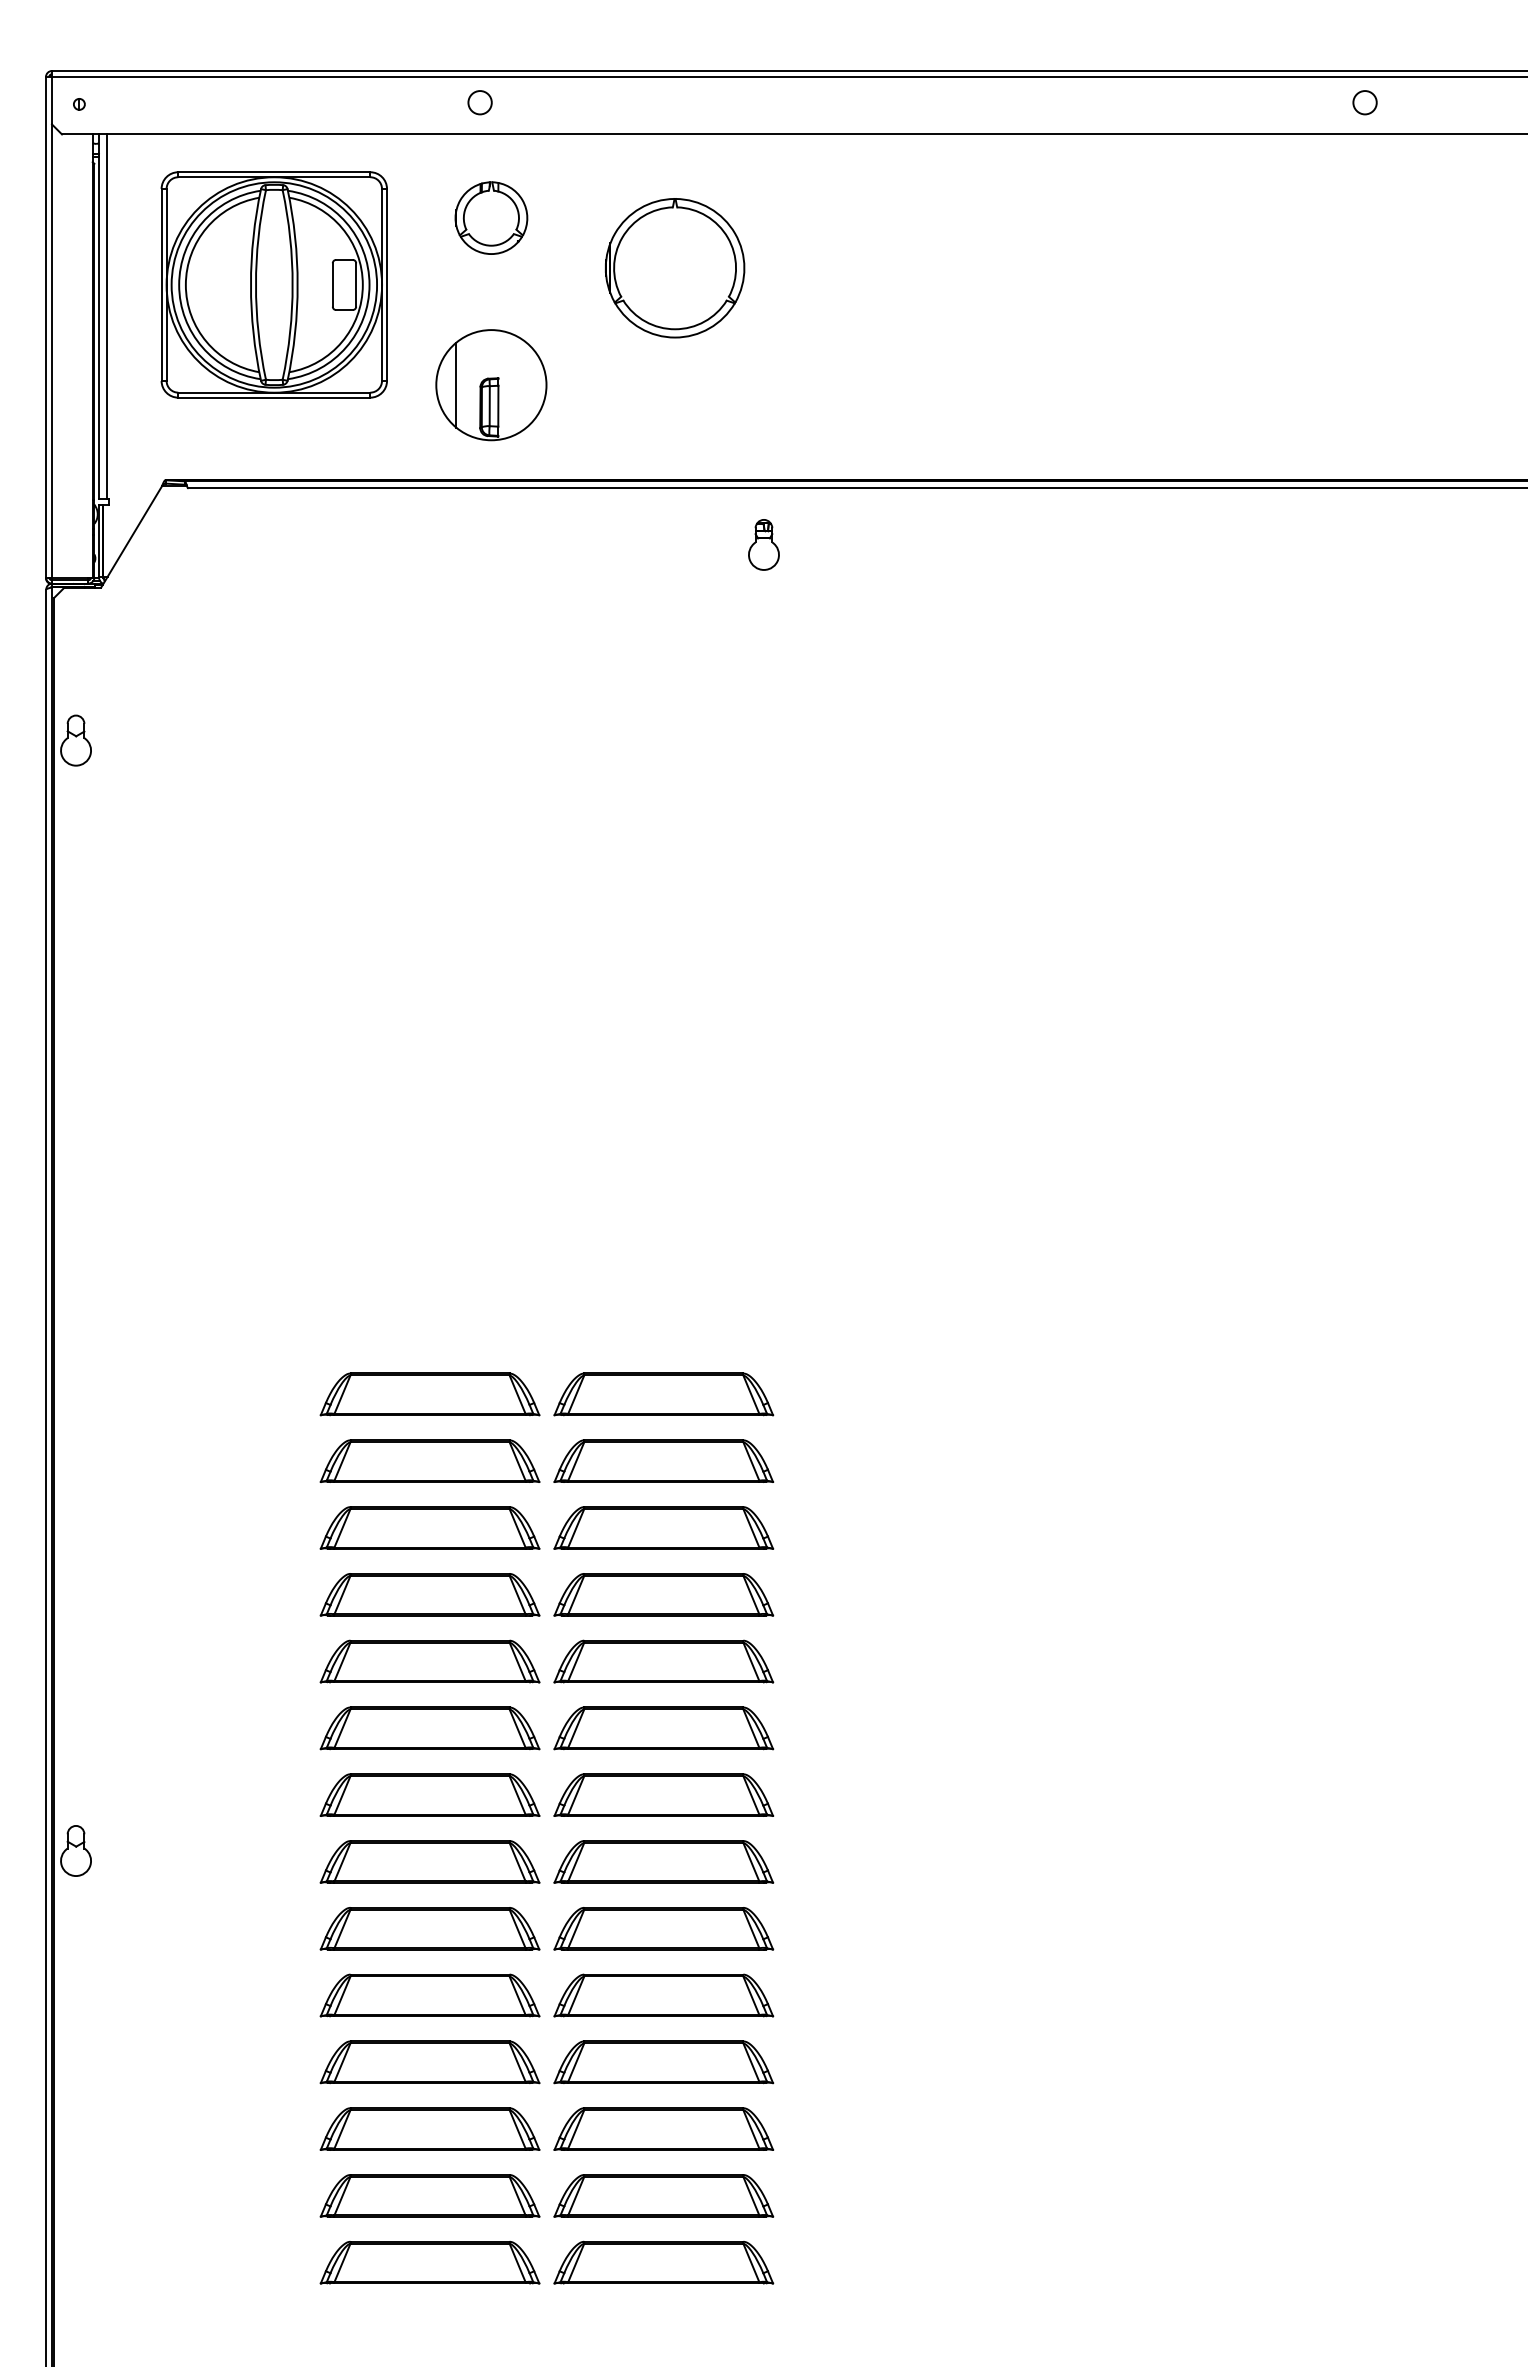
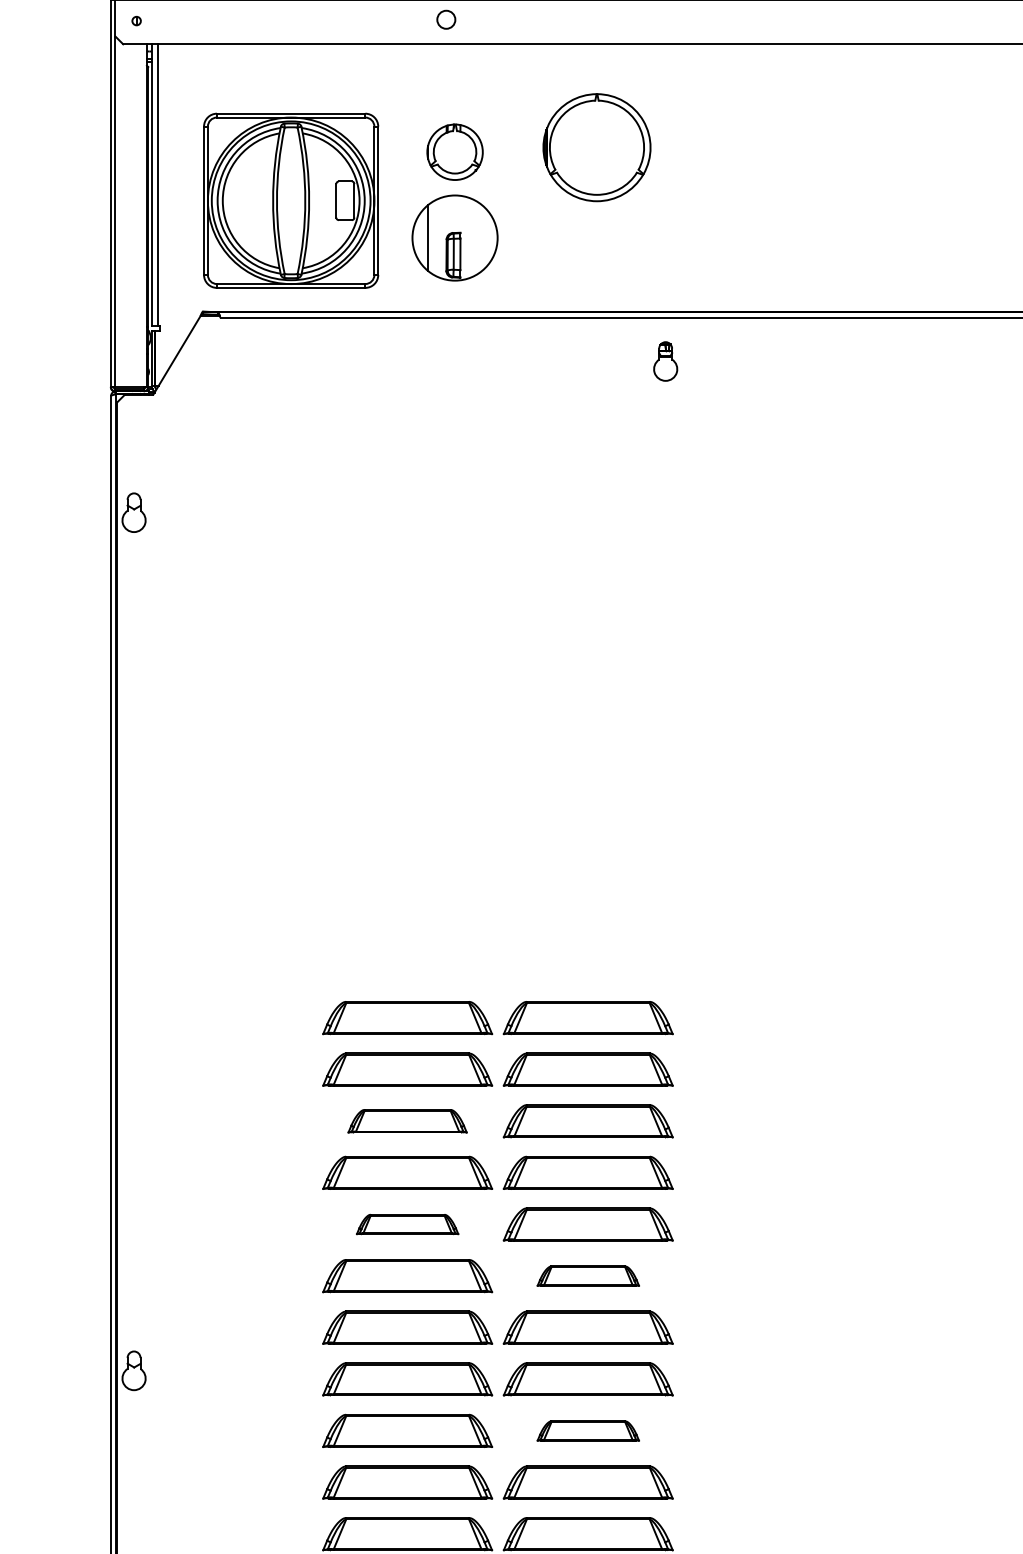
part: (491, 217) -> (455, 151), moved
part: (273, 284) -> (290, 200), moved
part: (429, 1527) -> (407, 1120), size x0.7
part: (429, 1661) -> (407, 1224), size x0.6
part: (663, 1728) -> (588, 1276), size x0.6
part: (663, 1928) -> (588, 1430), size x0.6

